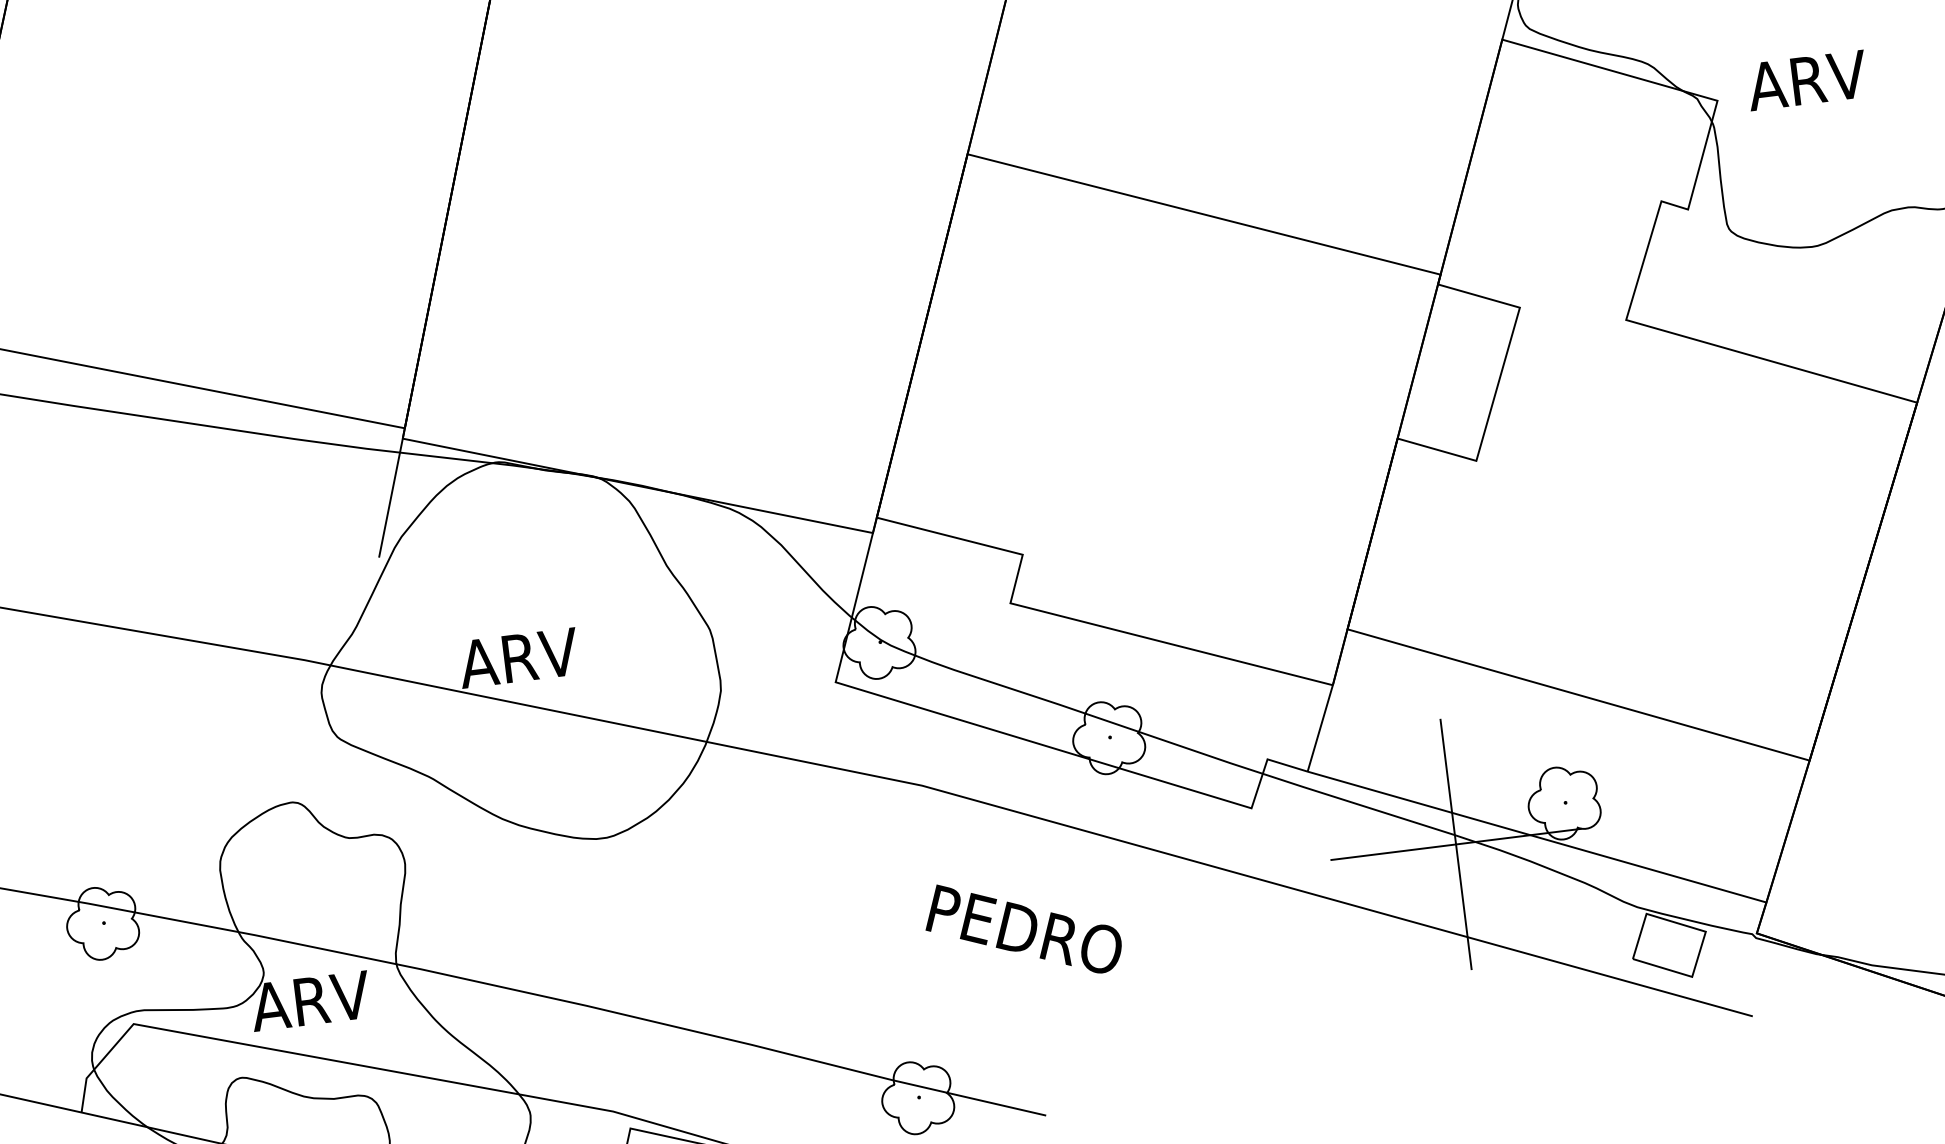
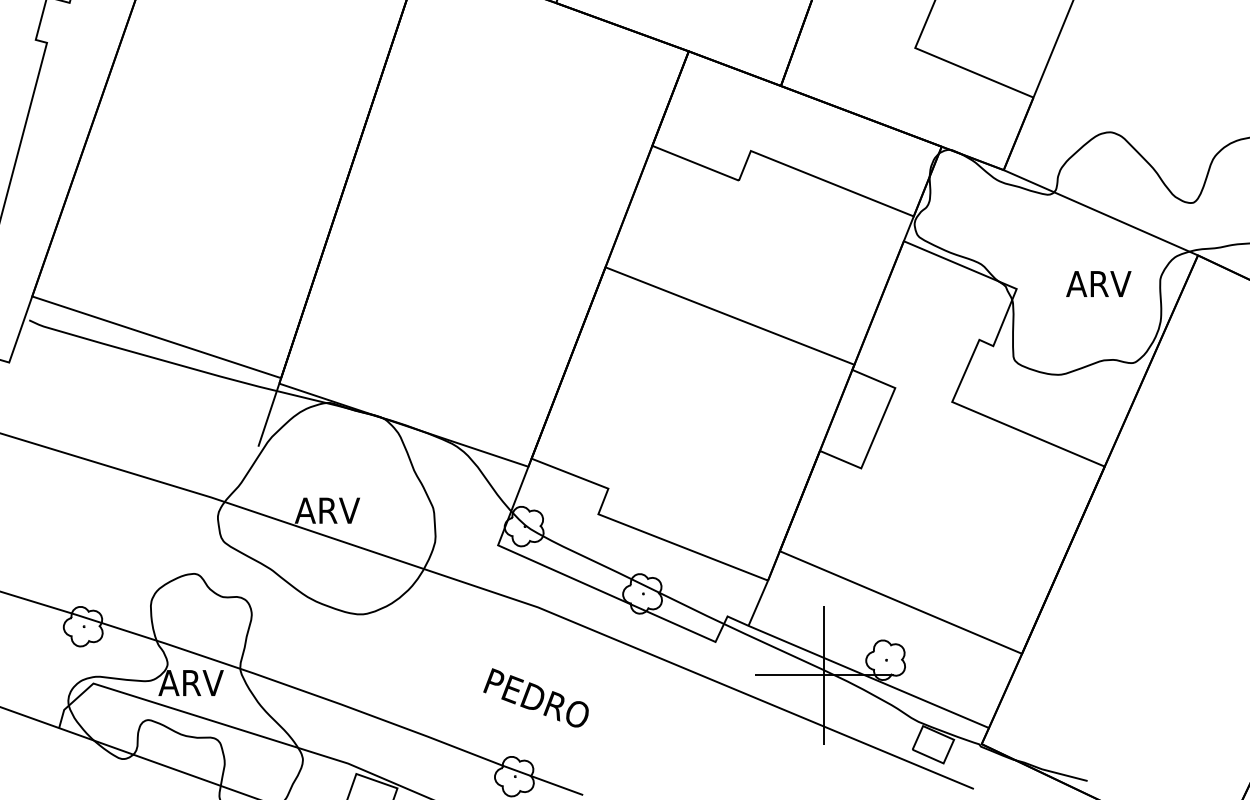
text: (1806, 79) -> (1098, 283), moved
text: (1021, 928) -> (535, 697), moved

